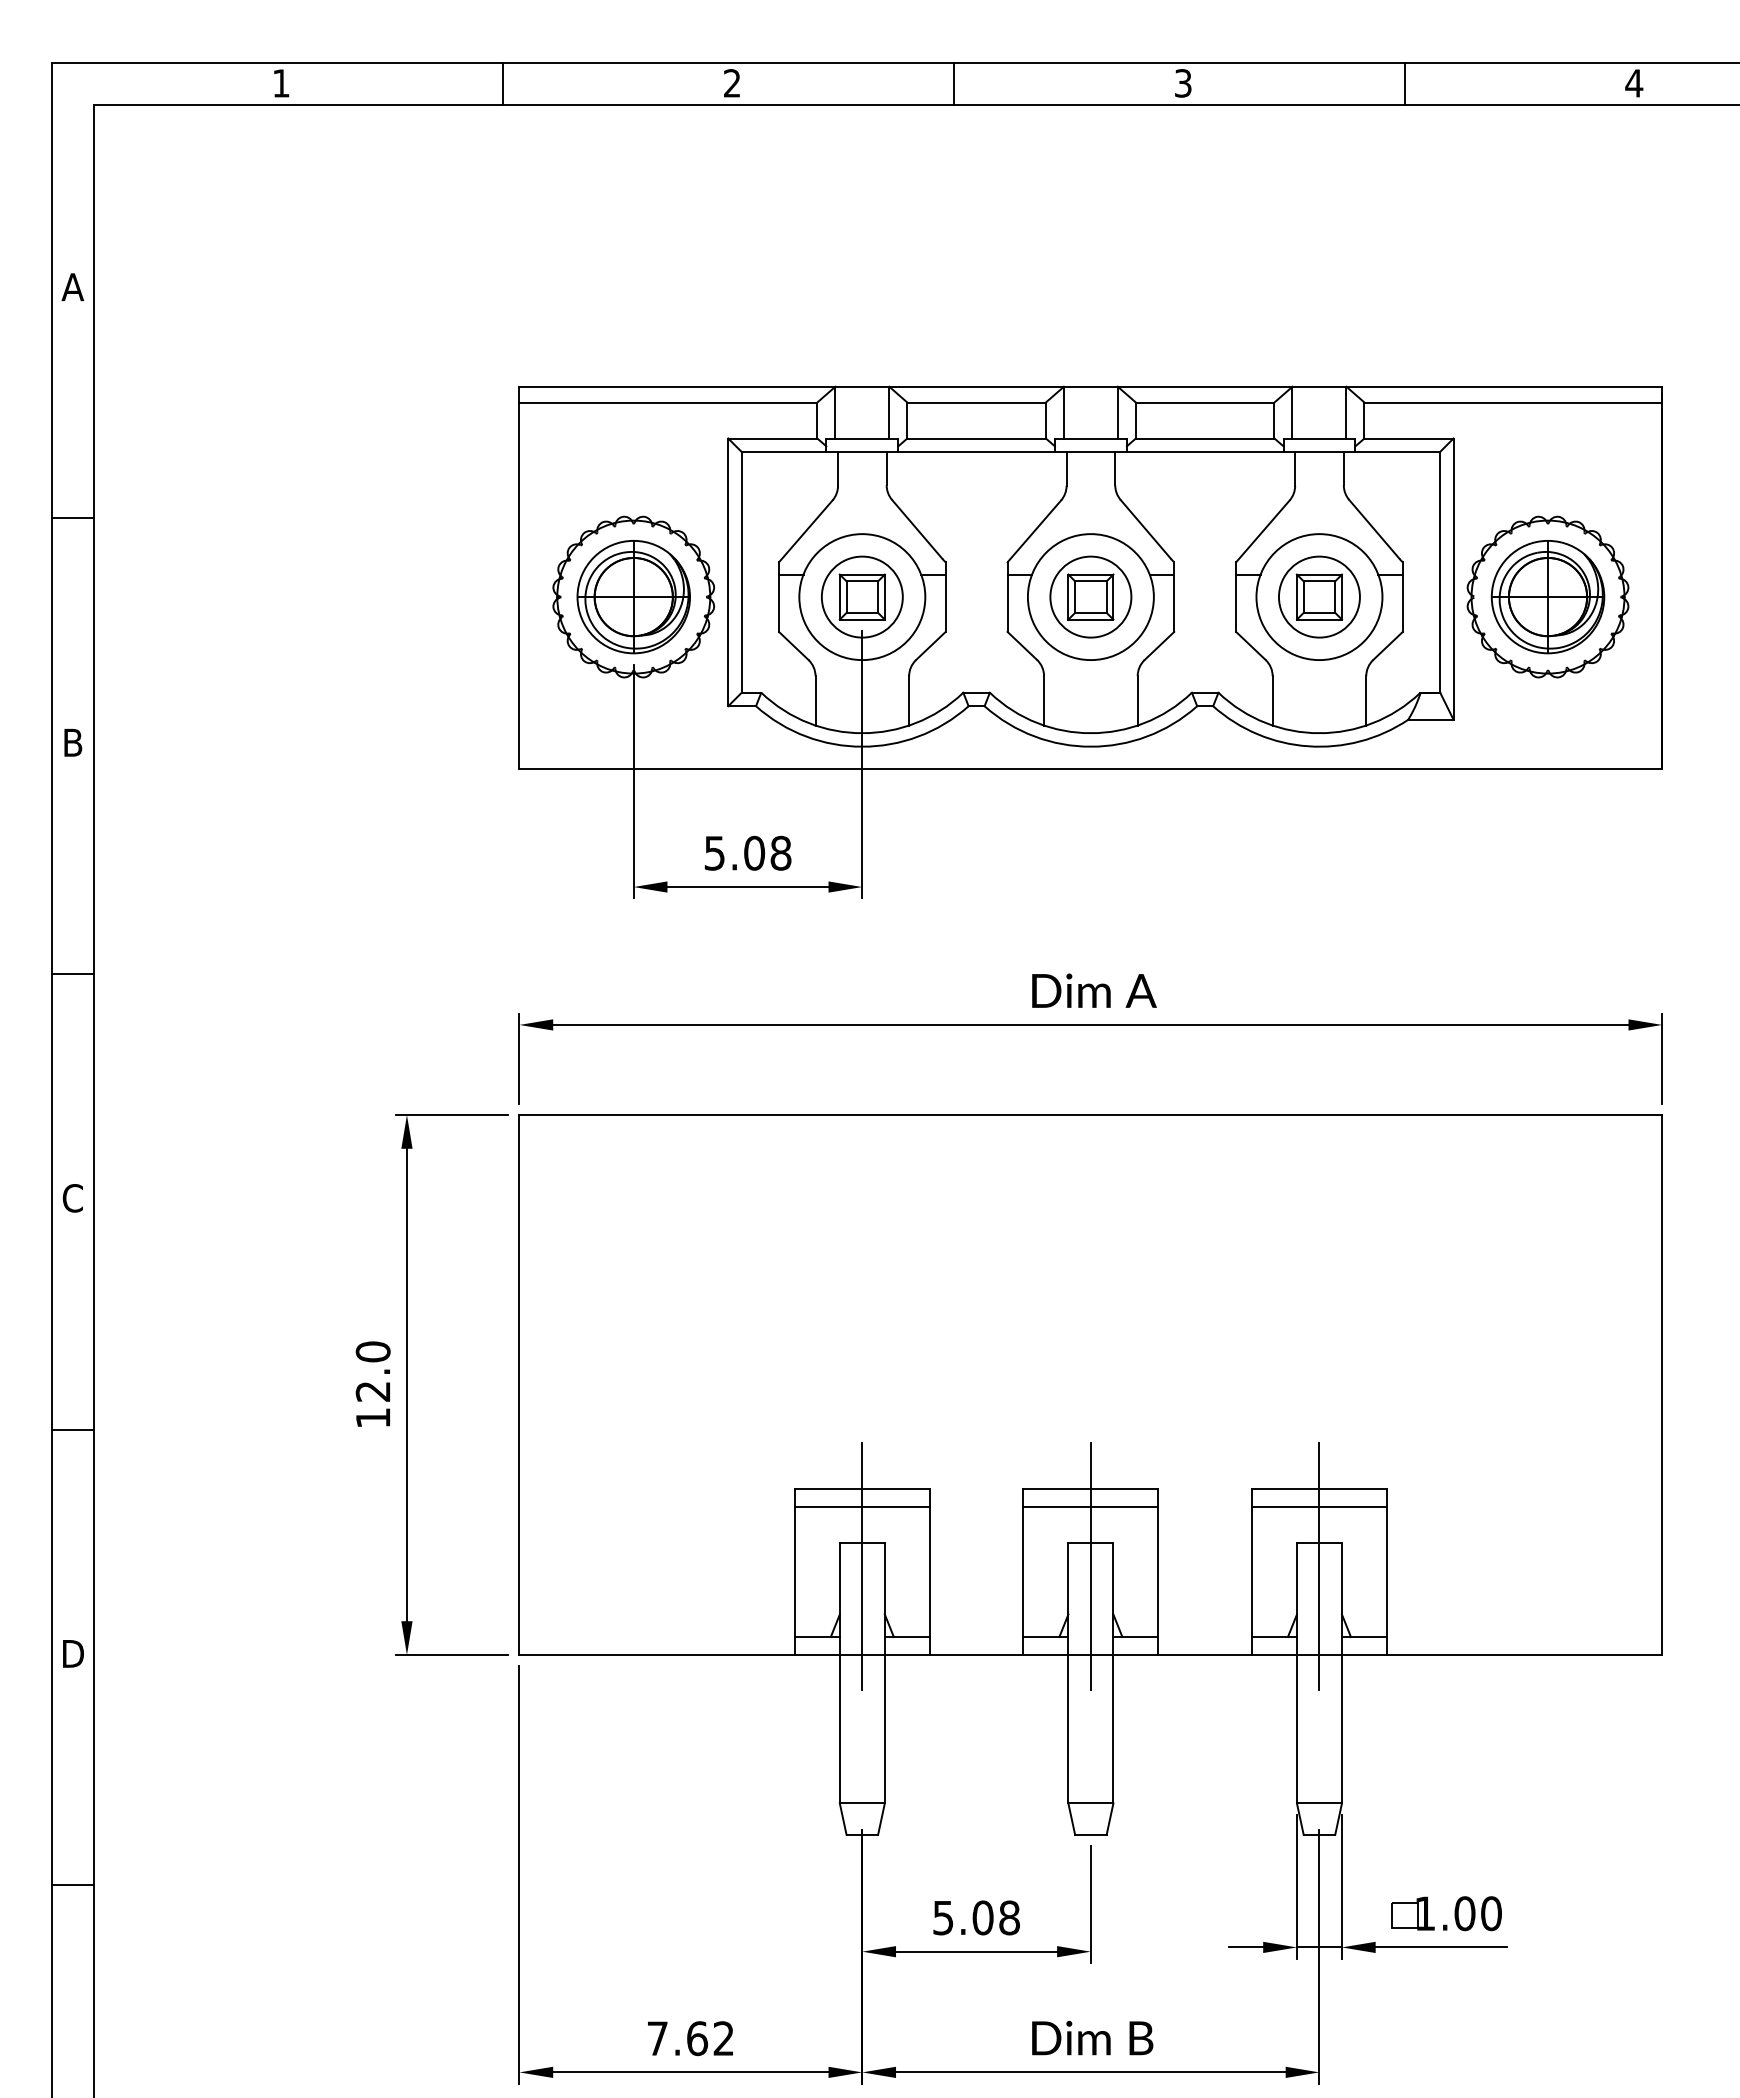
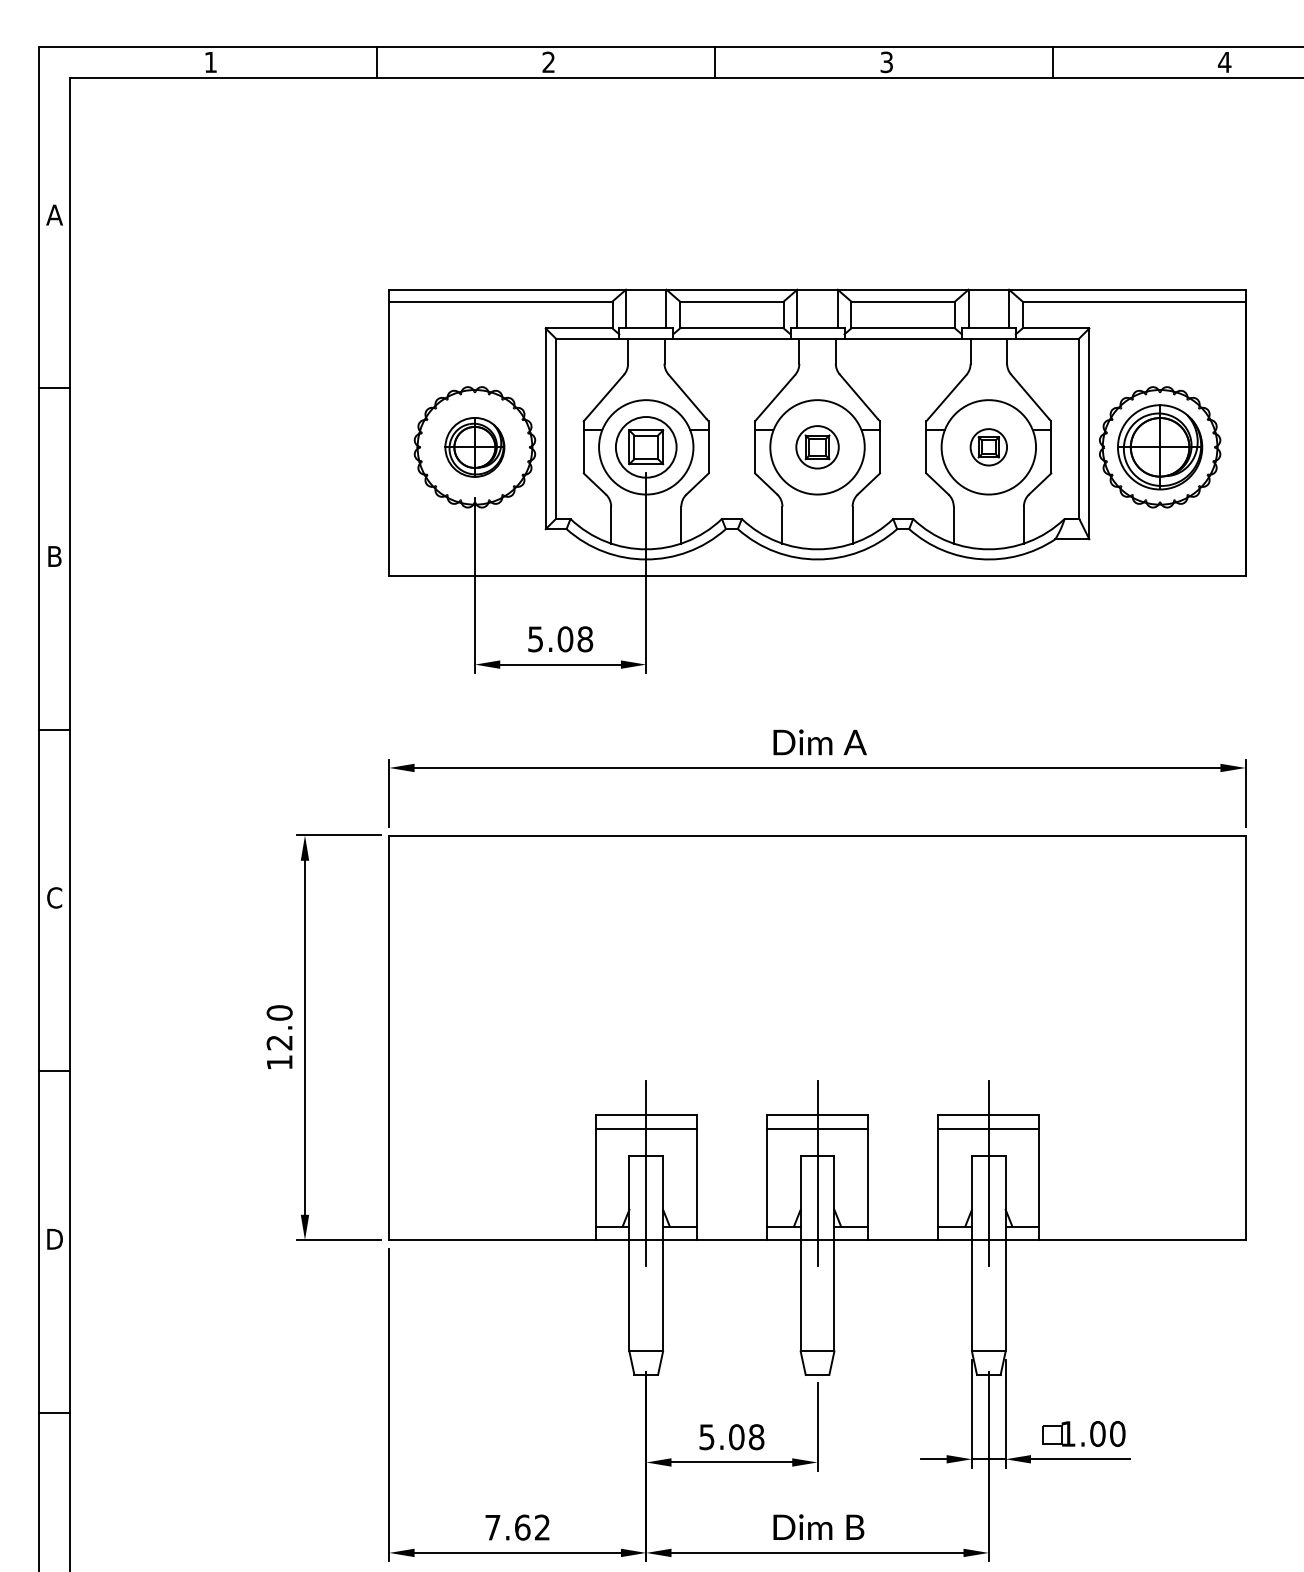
part: (1090, 596) -> (817, 446), size x0.7
part: (1319, 596) -> (988, 446), size x0.6
part: (633, 597) -> (474, 447), size x0.7

